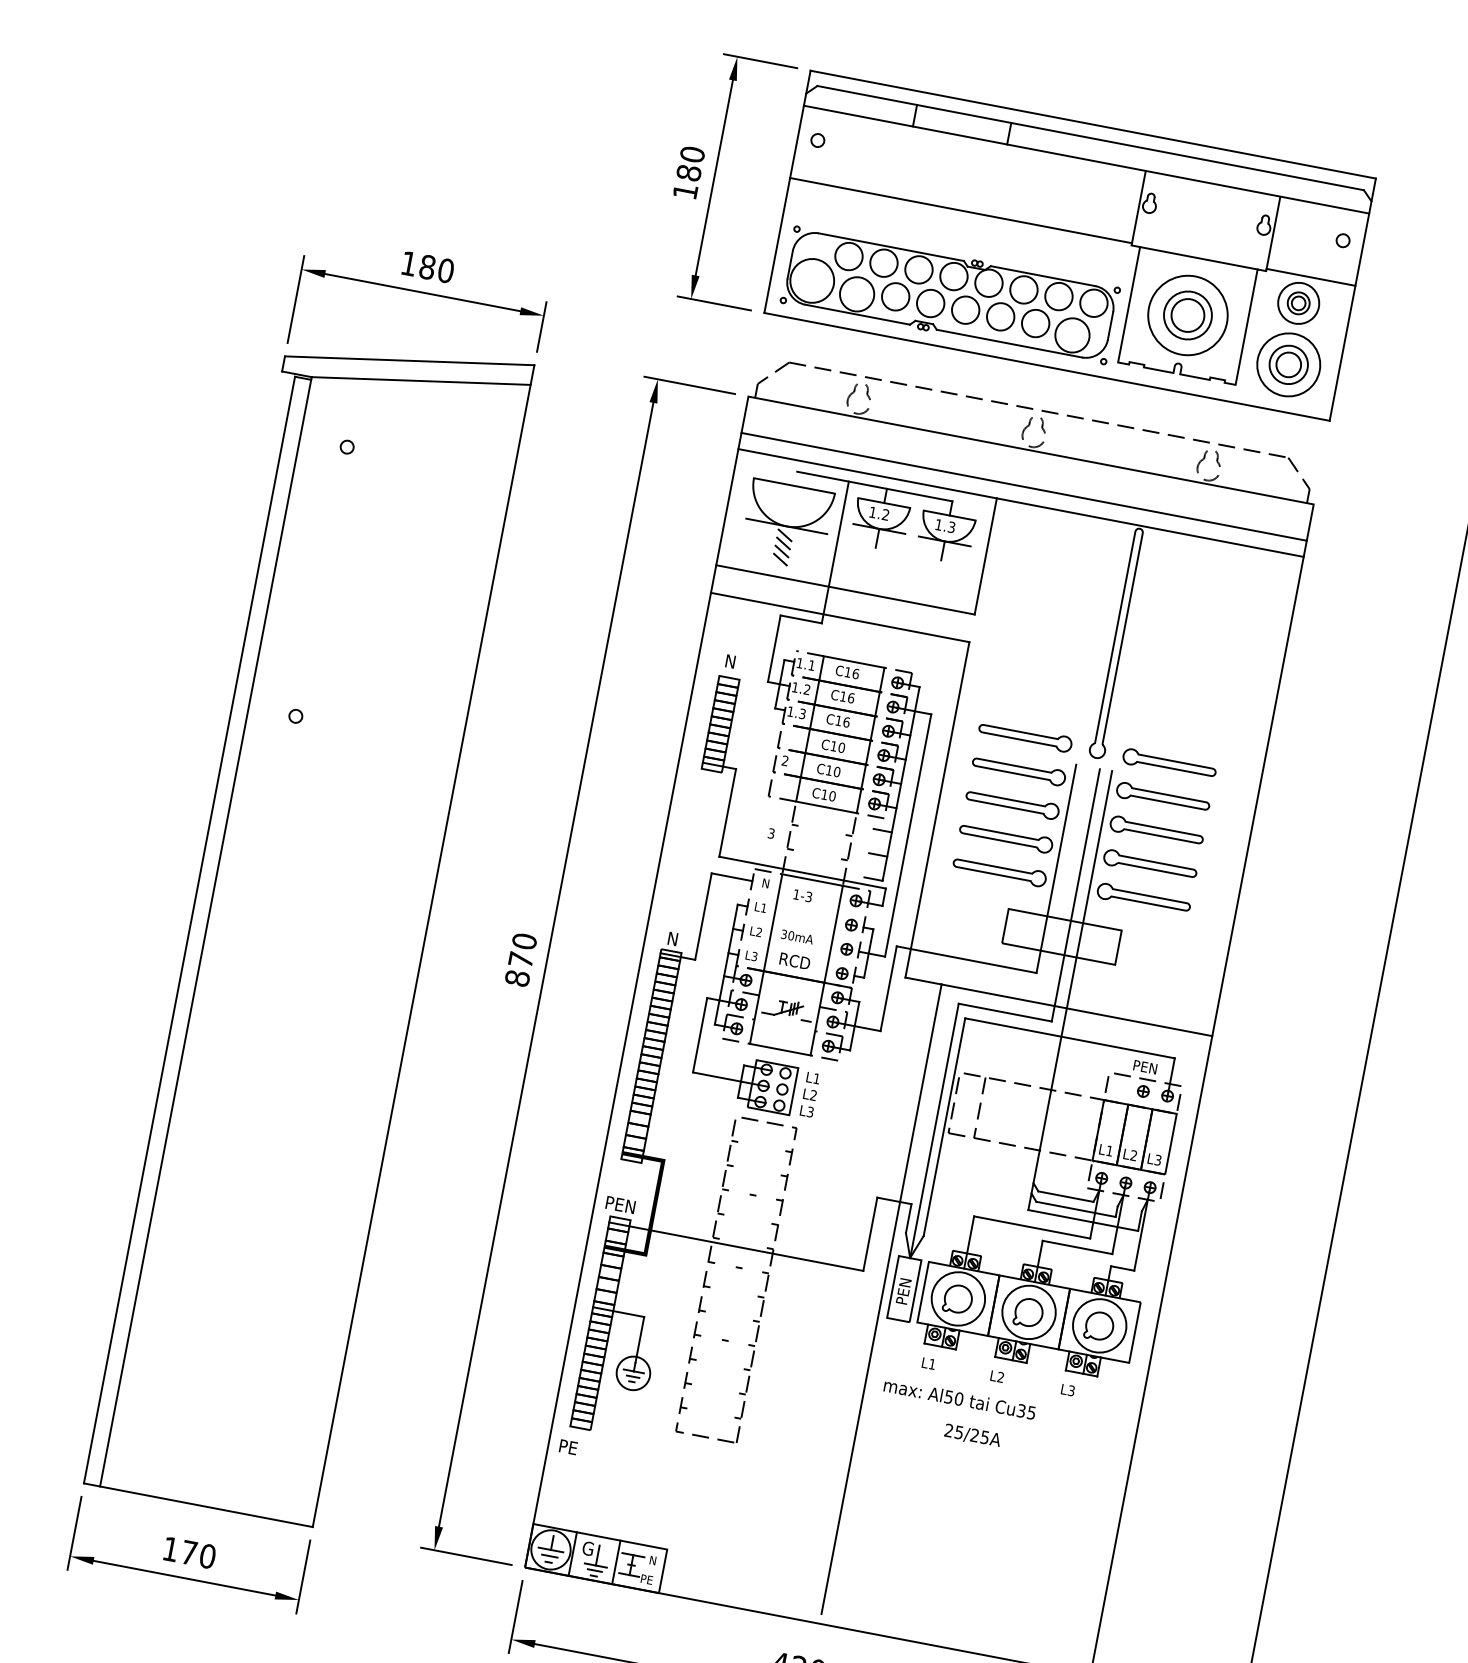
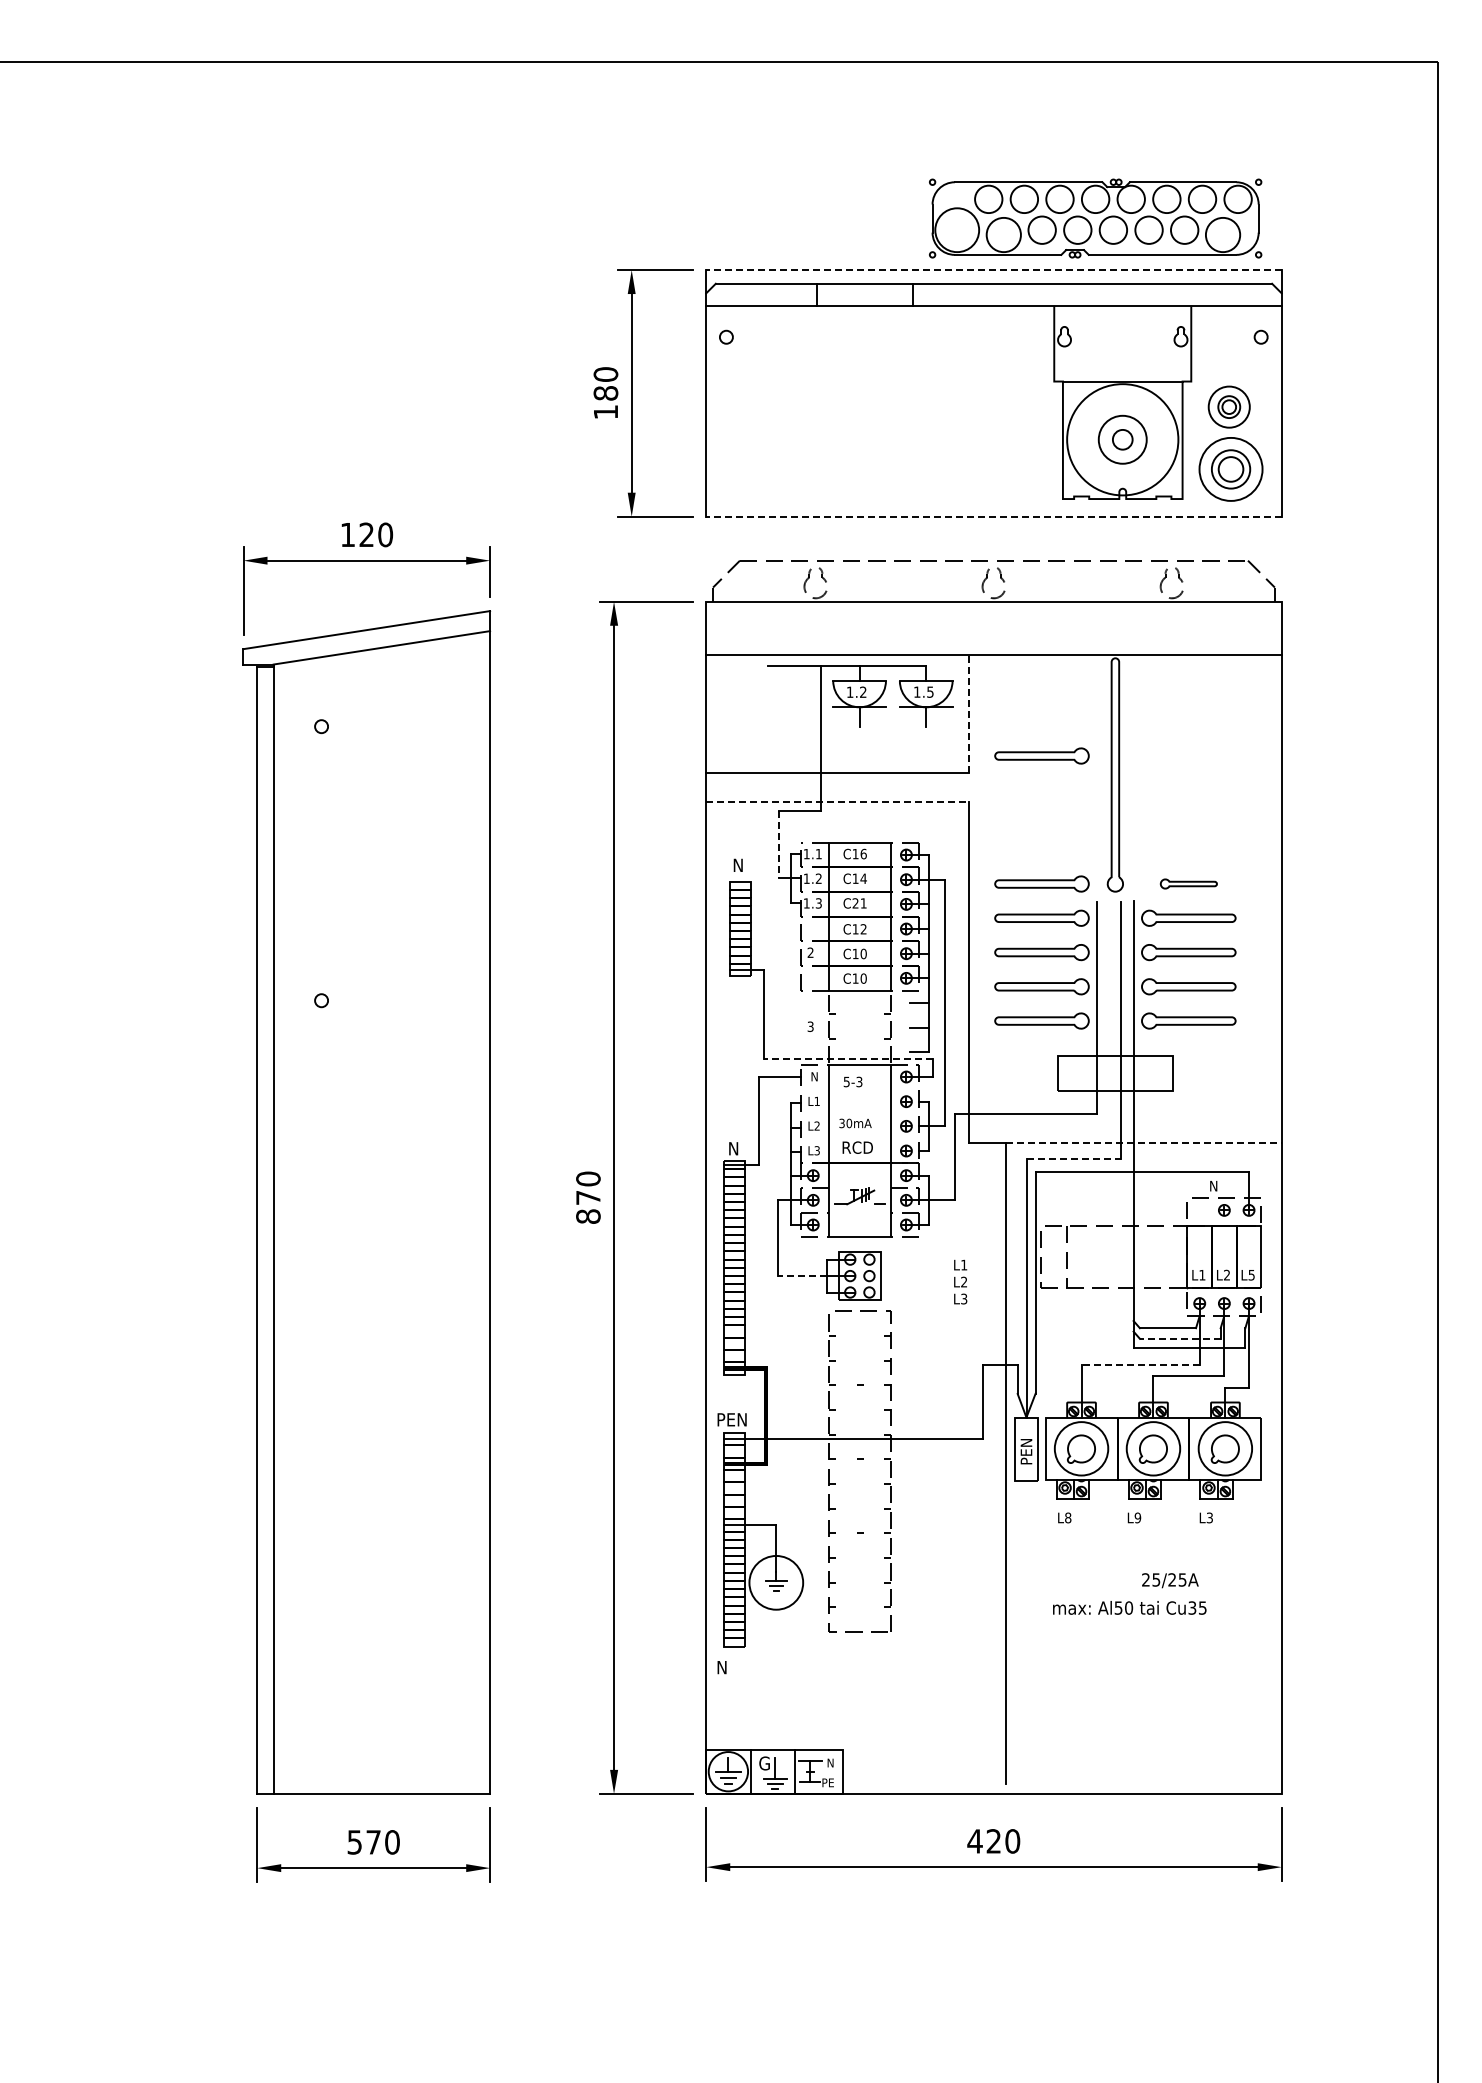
line: (1092, 124) -> (993, 270), solid -> dashed
line: (961, 210) -> (880, 379), removed
text: (427, 266) -> (366, 534), 180 -> 120
line: (1310, 277) -> (1236, 379), removed
part: (950, 295) -> (1095, 218), moved
circle: (1187, 315) -> (1122, 439), size x0.6
circle: (1187, 315) -> (1122, 439), size x1.4
line: (1046, 366) -> (993, 516), solid -> dashed
line: (1023, 486) -> (993, 638), removed
part: (787, 524) -> (768, 720), removed
text: (951, 526) -> (930, 691), 1.3 -> 1.5
line: (986, 555) -> (969, 713), solid -> dashed
part: (1048, 610) -> (1041, 755), added
line: (839, 617) -> (837, 801), solid -> dashed
line: (773, 648) -> (778, 844), solid -> dashed
text: (851, 697) -> (863, 878), C16 -> C14
text: (842, 721) -> (859, 903), C16 -> C21
text: (841, 747) -> (863, 929), C10 -> C12
part: (1169, 763) -> (1188, 883), size x0.6
line: (802, 872) -> (848, 1059), solid -> dashed
text: (796, 894) -> (846, 1081), 1-3 -> 5-3
line: (1076, 1010) -> (1143, 1143), solid -> dashed
line: (1005, 1012) -> (1074, 1158), solid -> dashed
text: (1146, 1066) -> (1222, 1185), PEN -> N
line: (716, 1077) -> (802, 1276), solid -> dashed
text: (810, 1094) -> (960, 1281), moved
text: (1158, 1159) -> (1251, 1274), L3 -> L5
line: (1075, 1208) -> (1179, 1338), solid -> dashed
line: (1032, 1227) -> (1140, 1364), solid -> dashed
text: (932, 1363) -> (1068, 1517), L1 -> L8
circle: (633, 1373) -> (776, 1582), size x1.6
text: (1000, 1376) -> (1137, 1517), L2 -> L9
text: (959, 1398) -> (1129, 1607), moved
text: (972, 1435) -> (1170, 1580), moved
text: (569, 1447) -> (727, 1667), PE -> N
text: (170, 1549) -> (354, 1842), 170 -> 570

